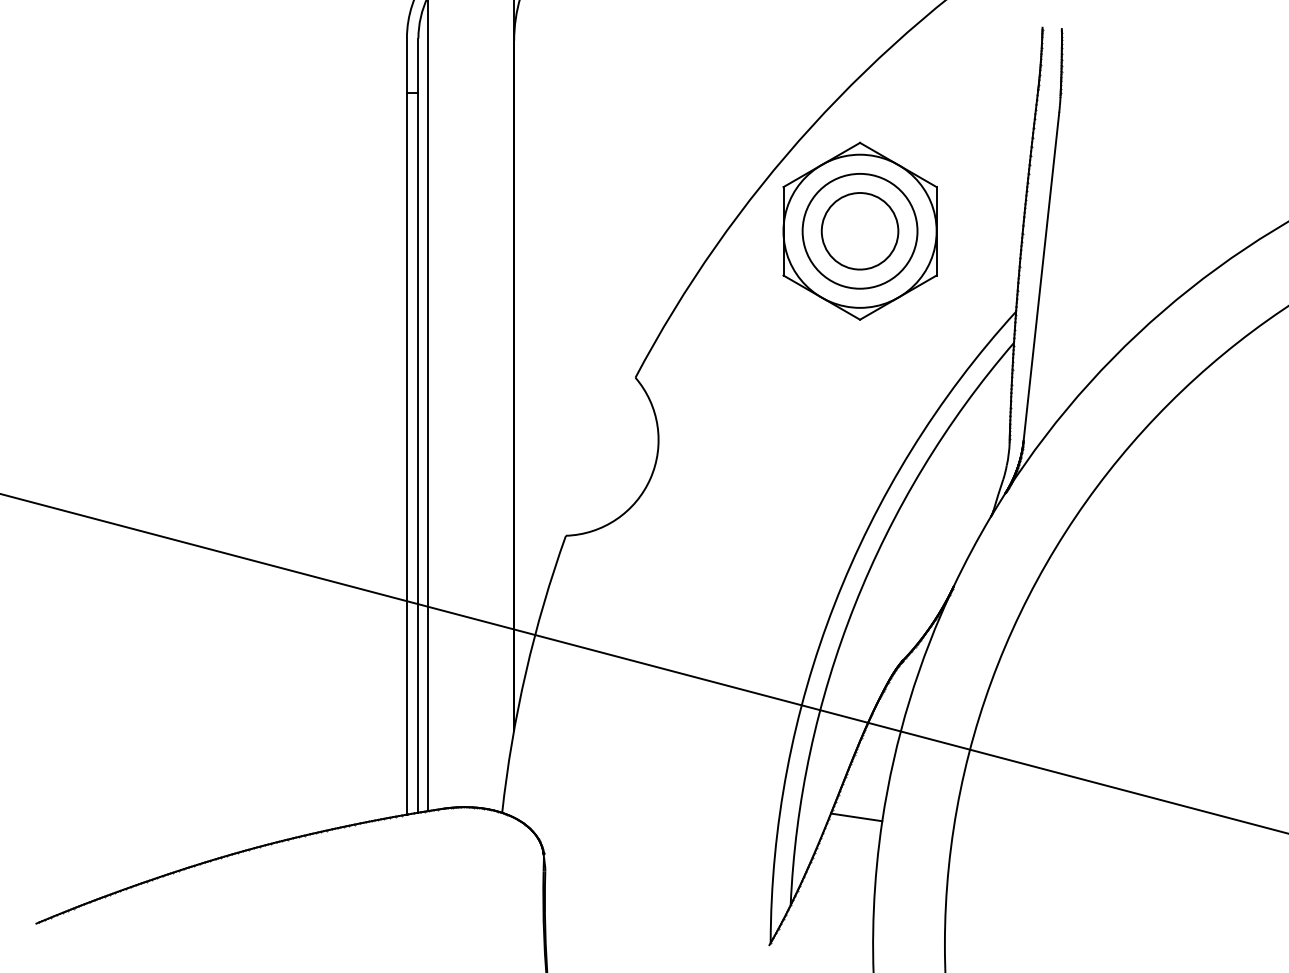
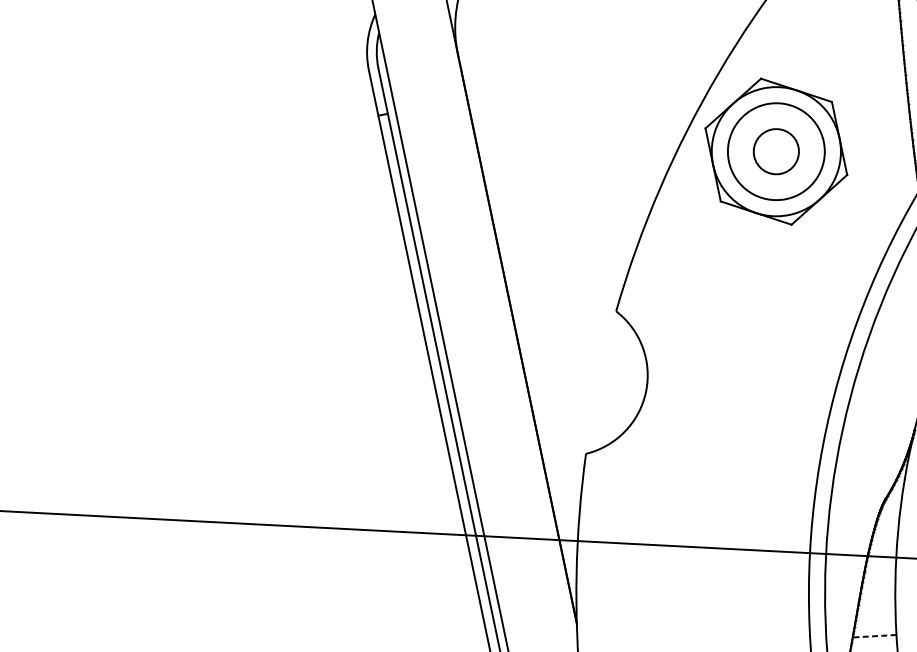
circle: (859, 231) -> (775, 151), size x0.7
line: (856, 817) -> (874, 636), solid -> dashed

